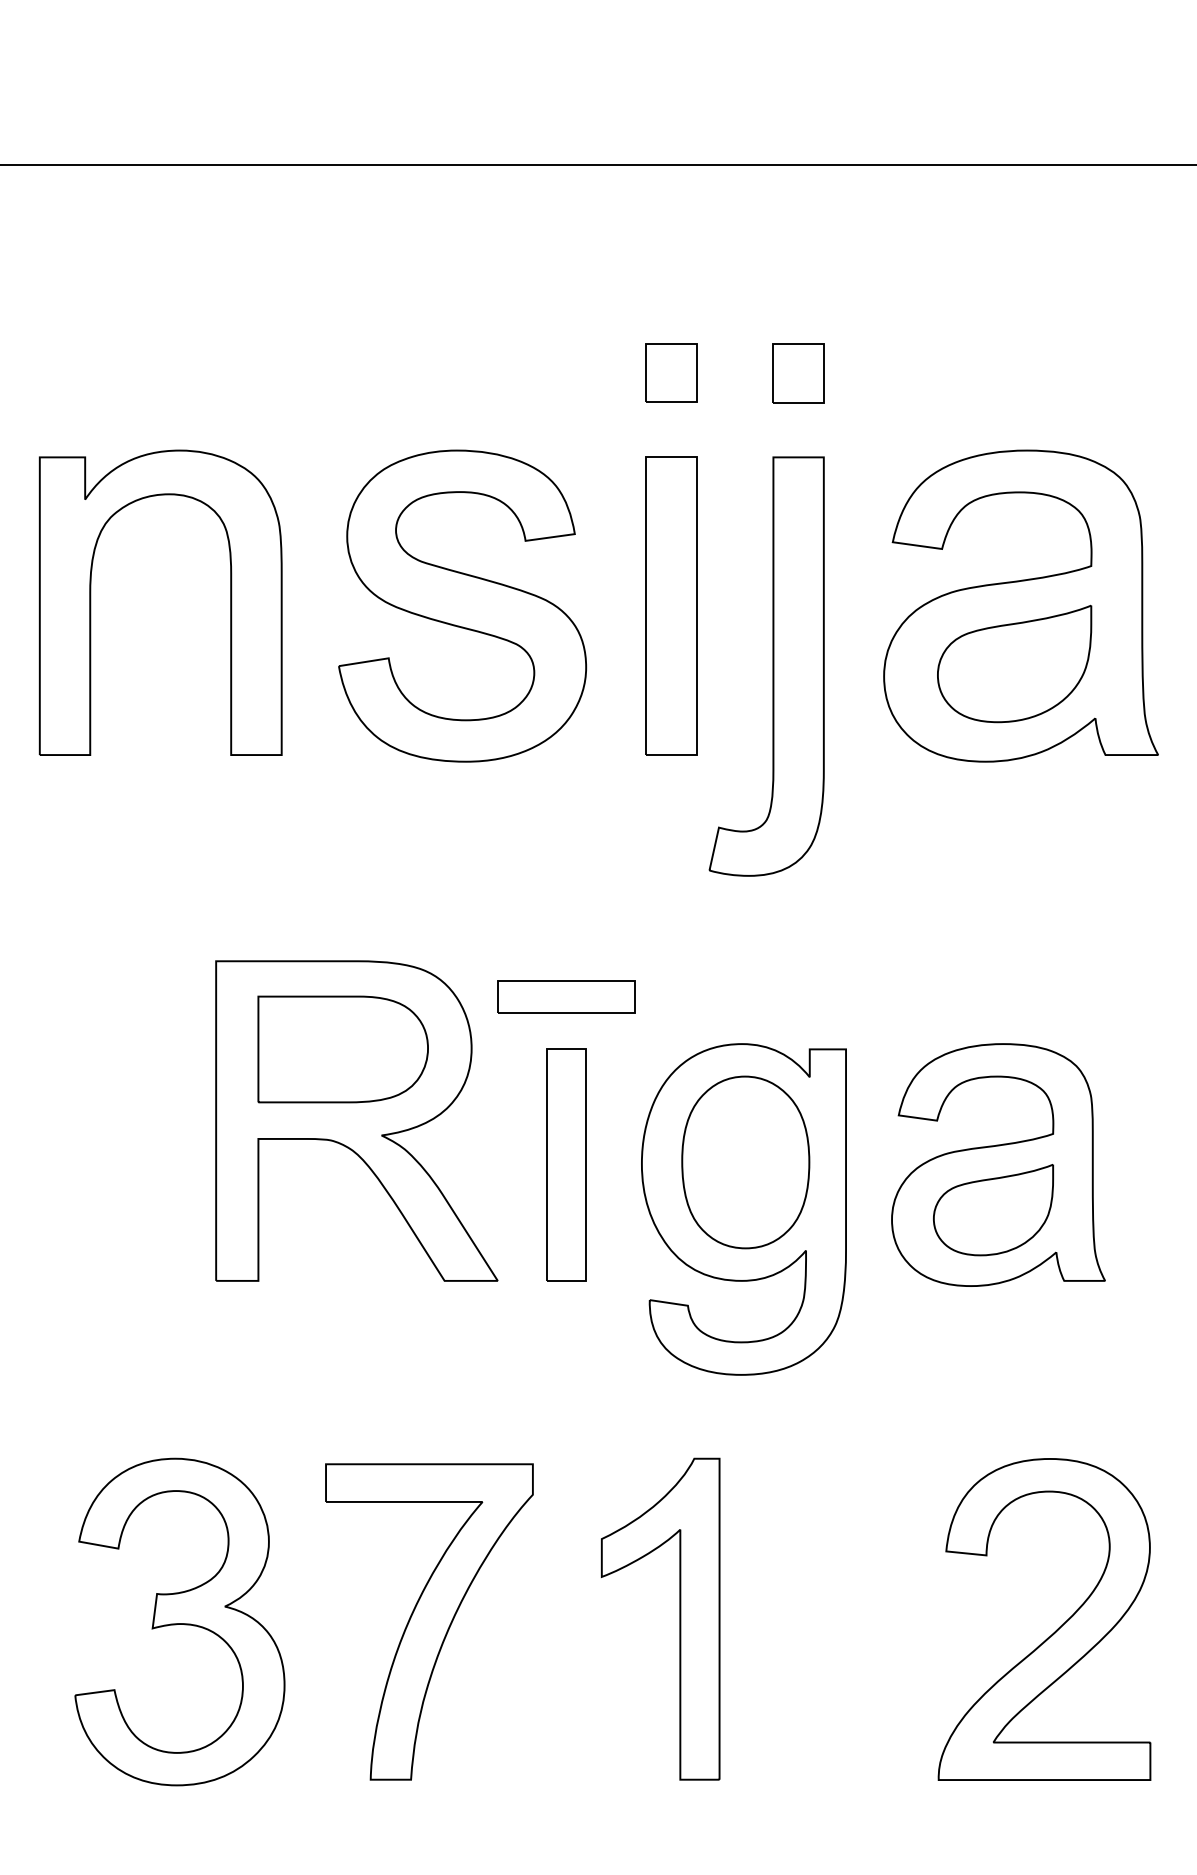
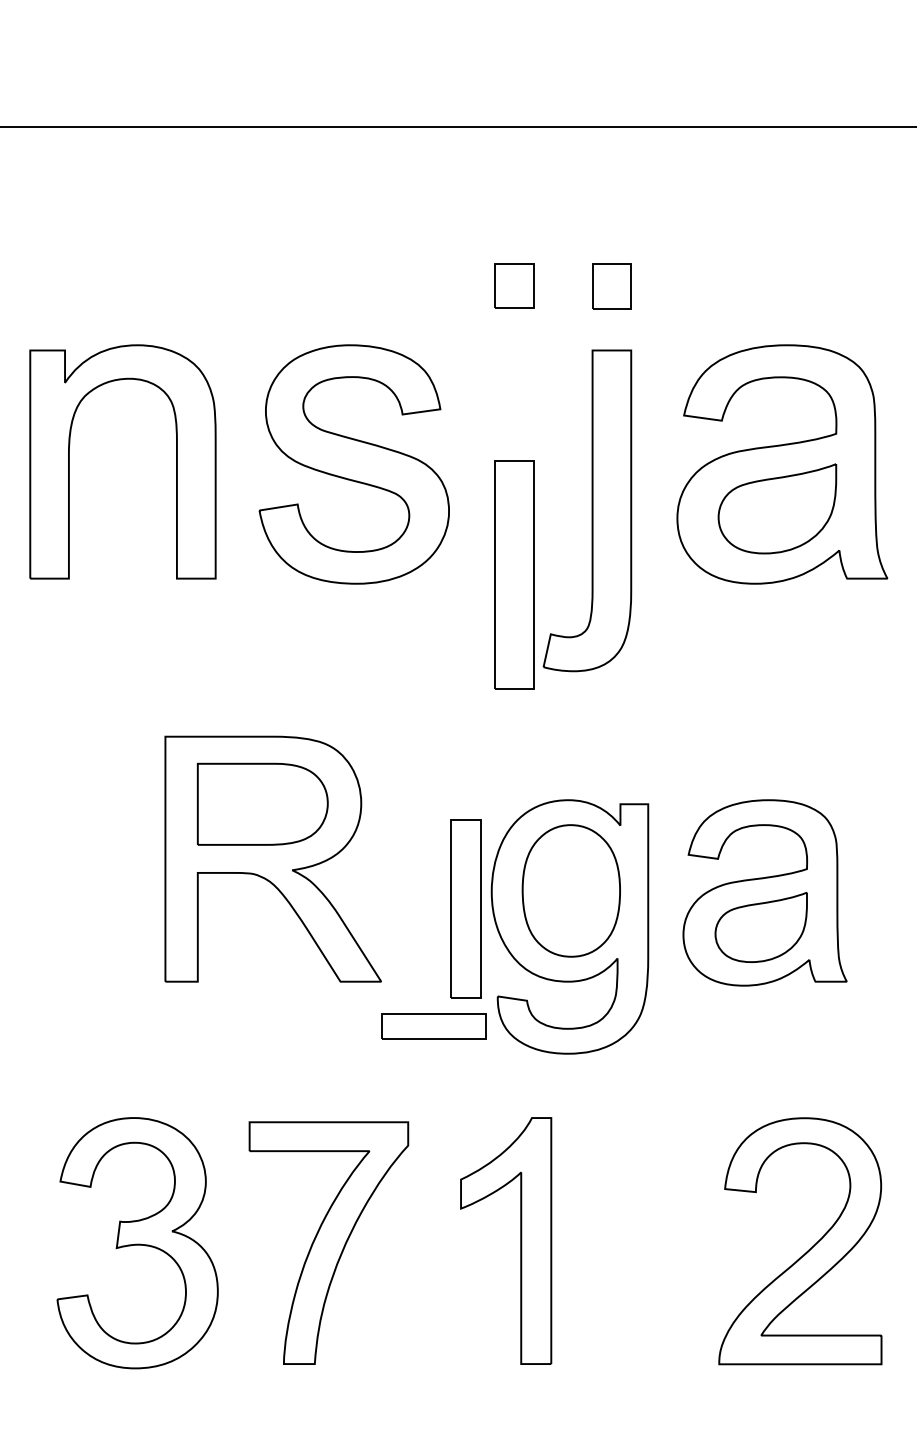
part: (671, 605) -> (514, 574), moved
part: (566, 996) -> (433, 1025), moved
part: (566, 1164) -> (466, 908), moved

